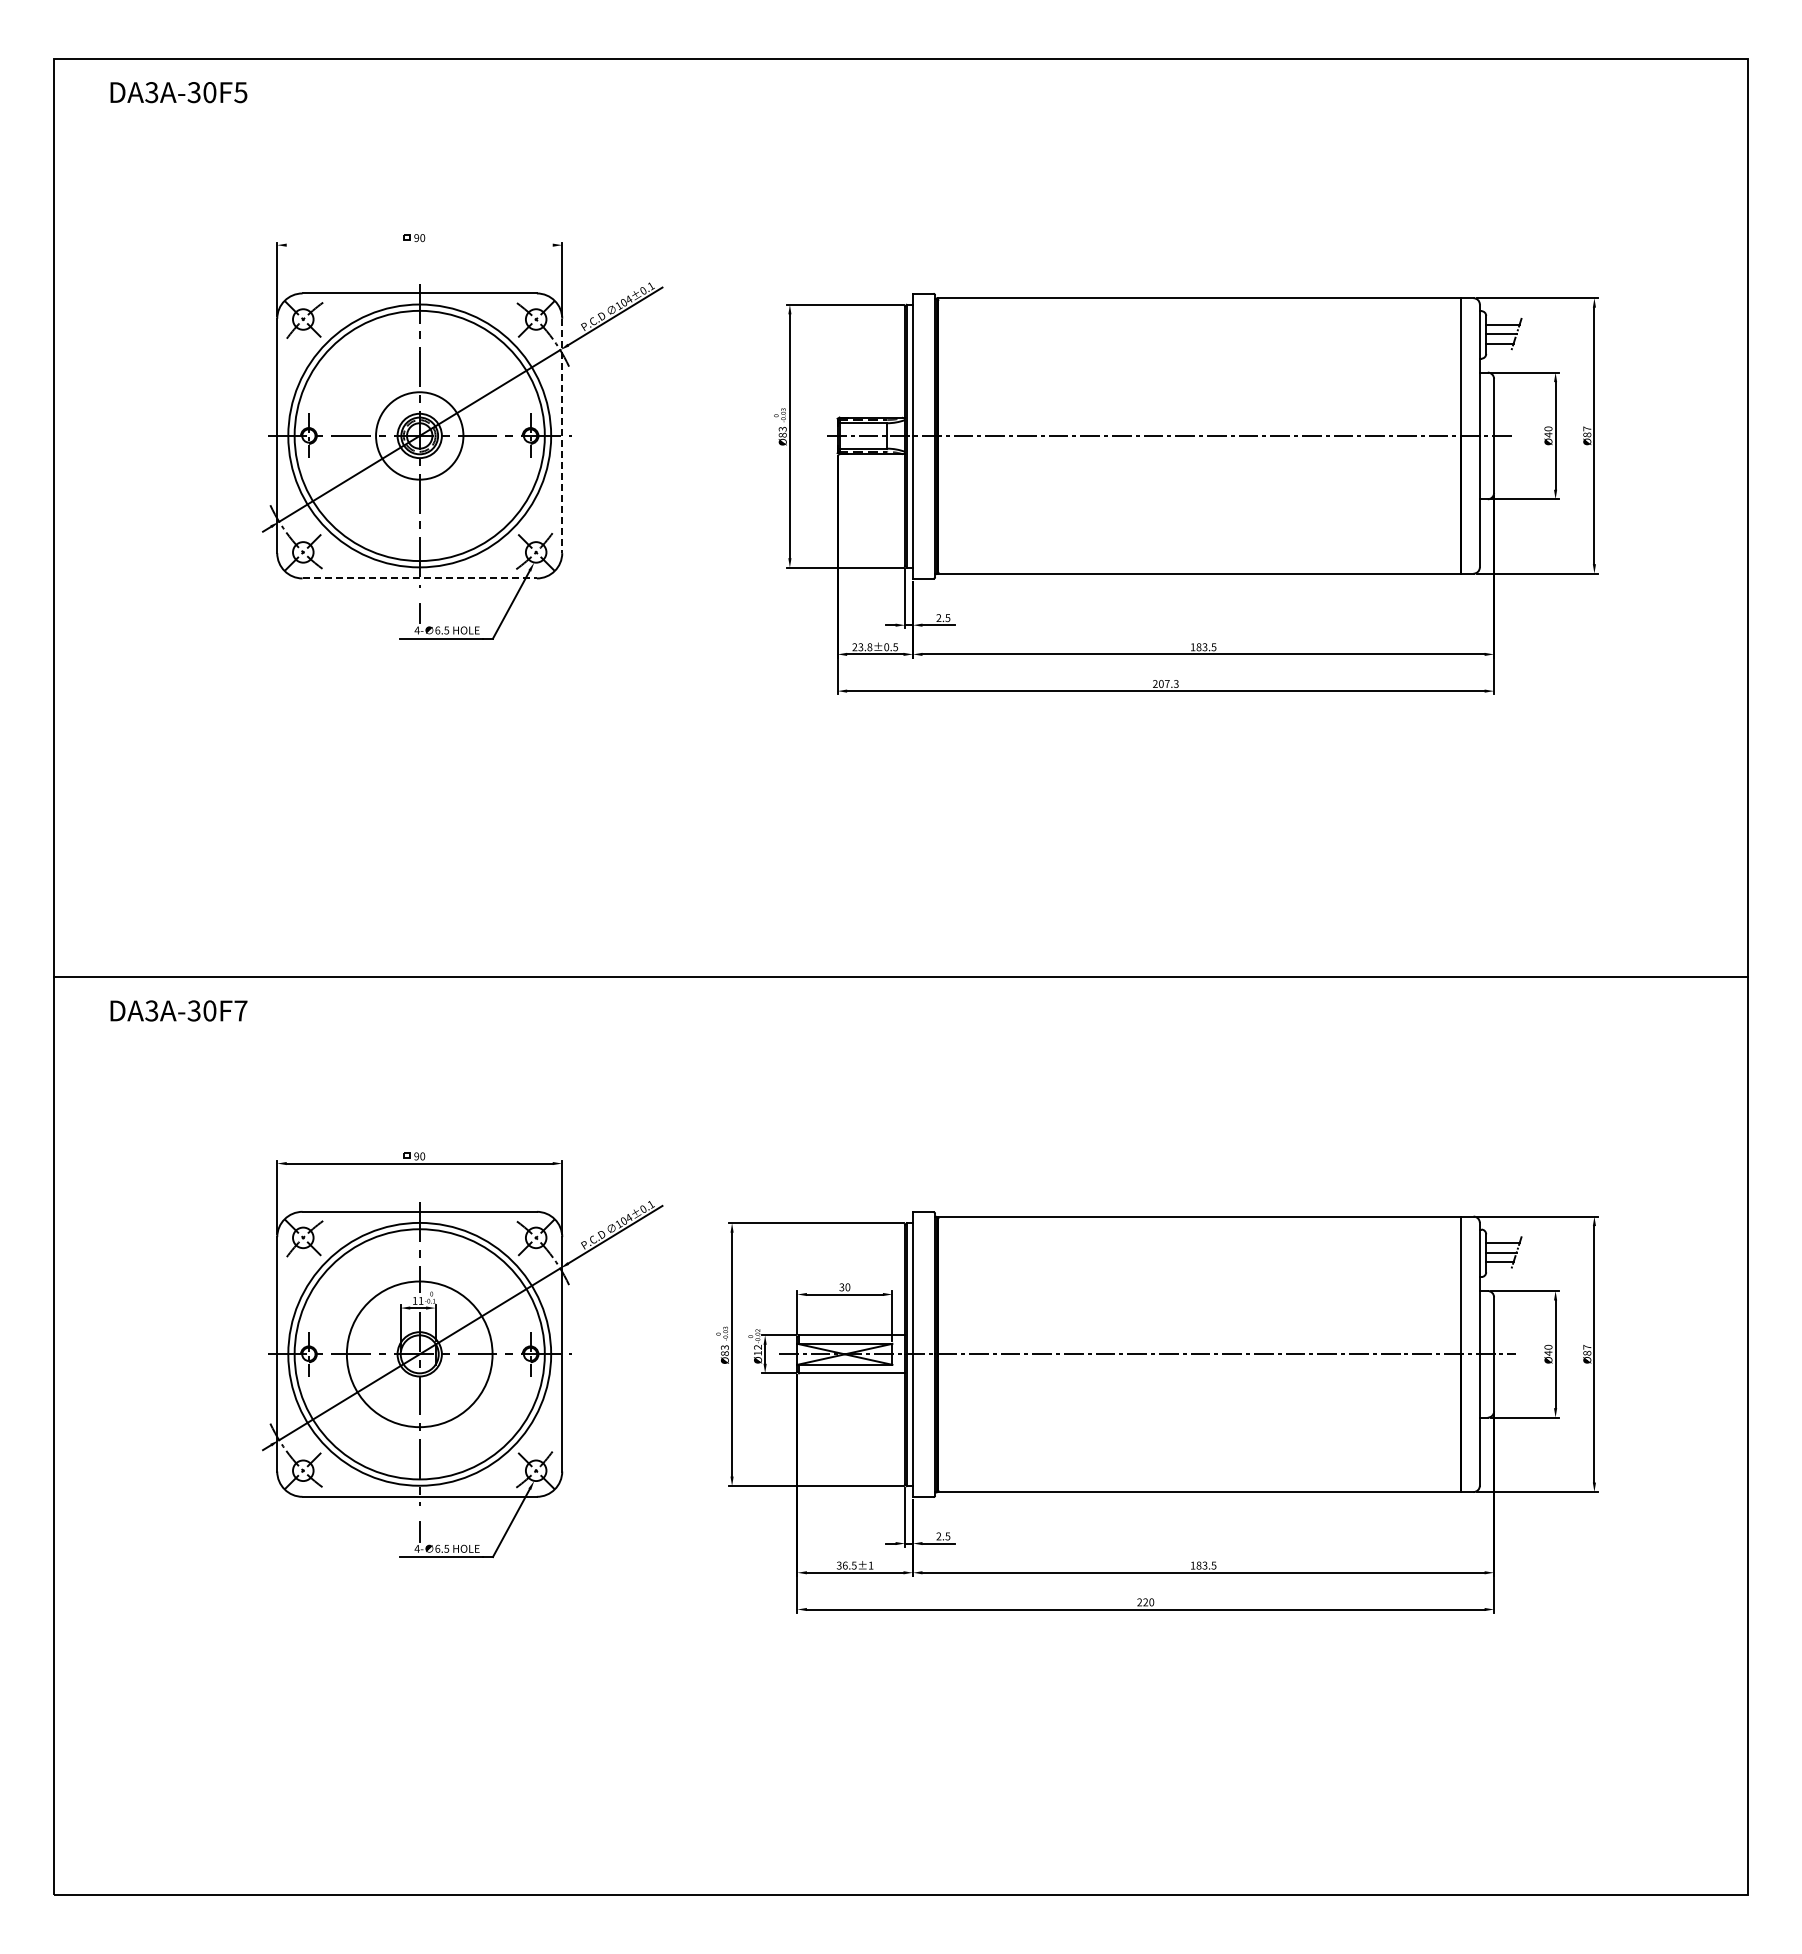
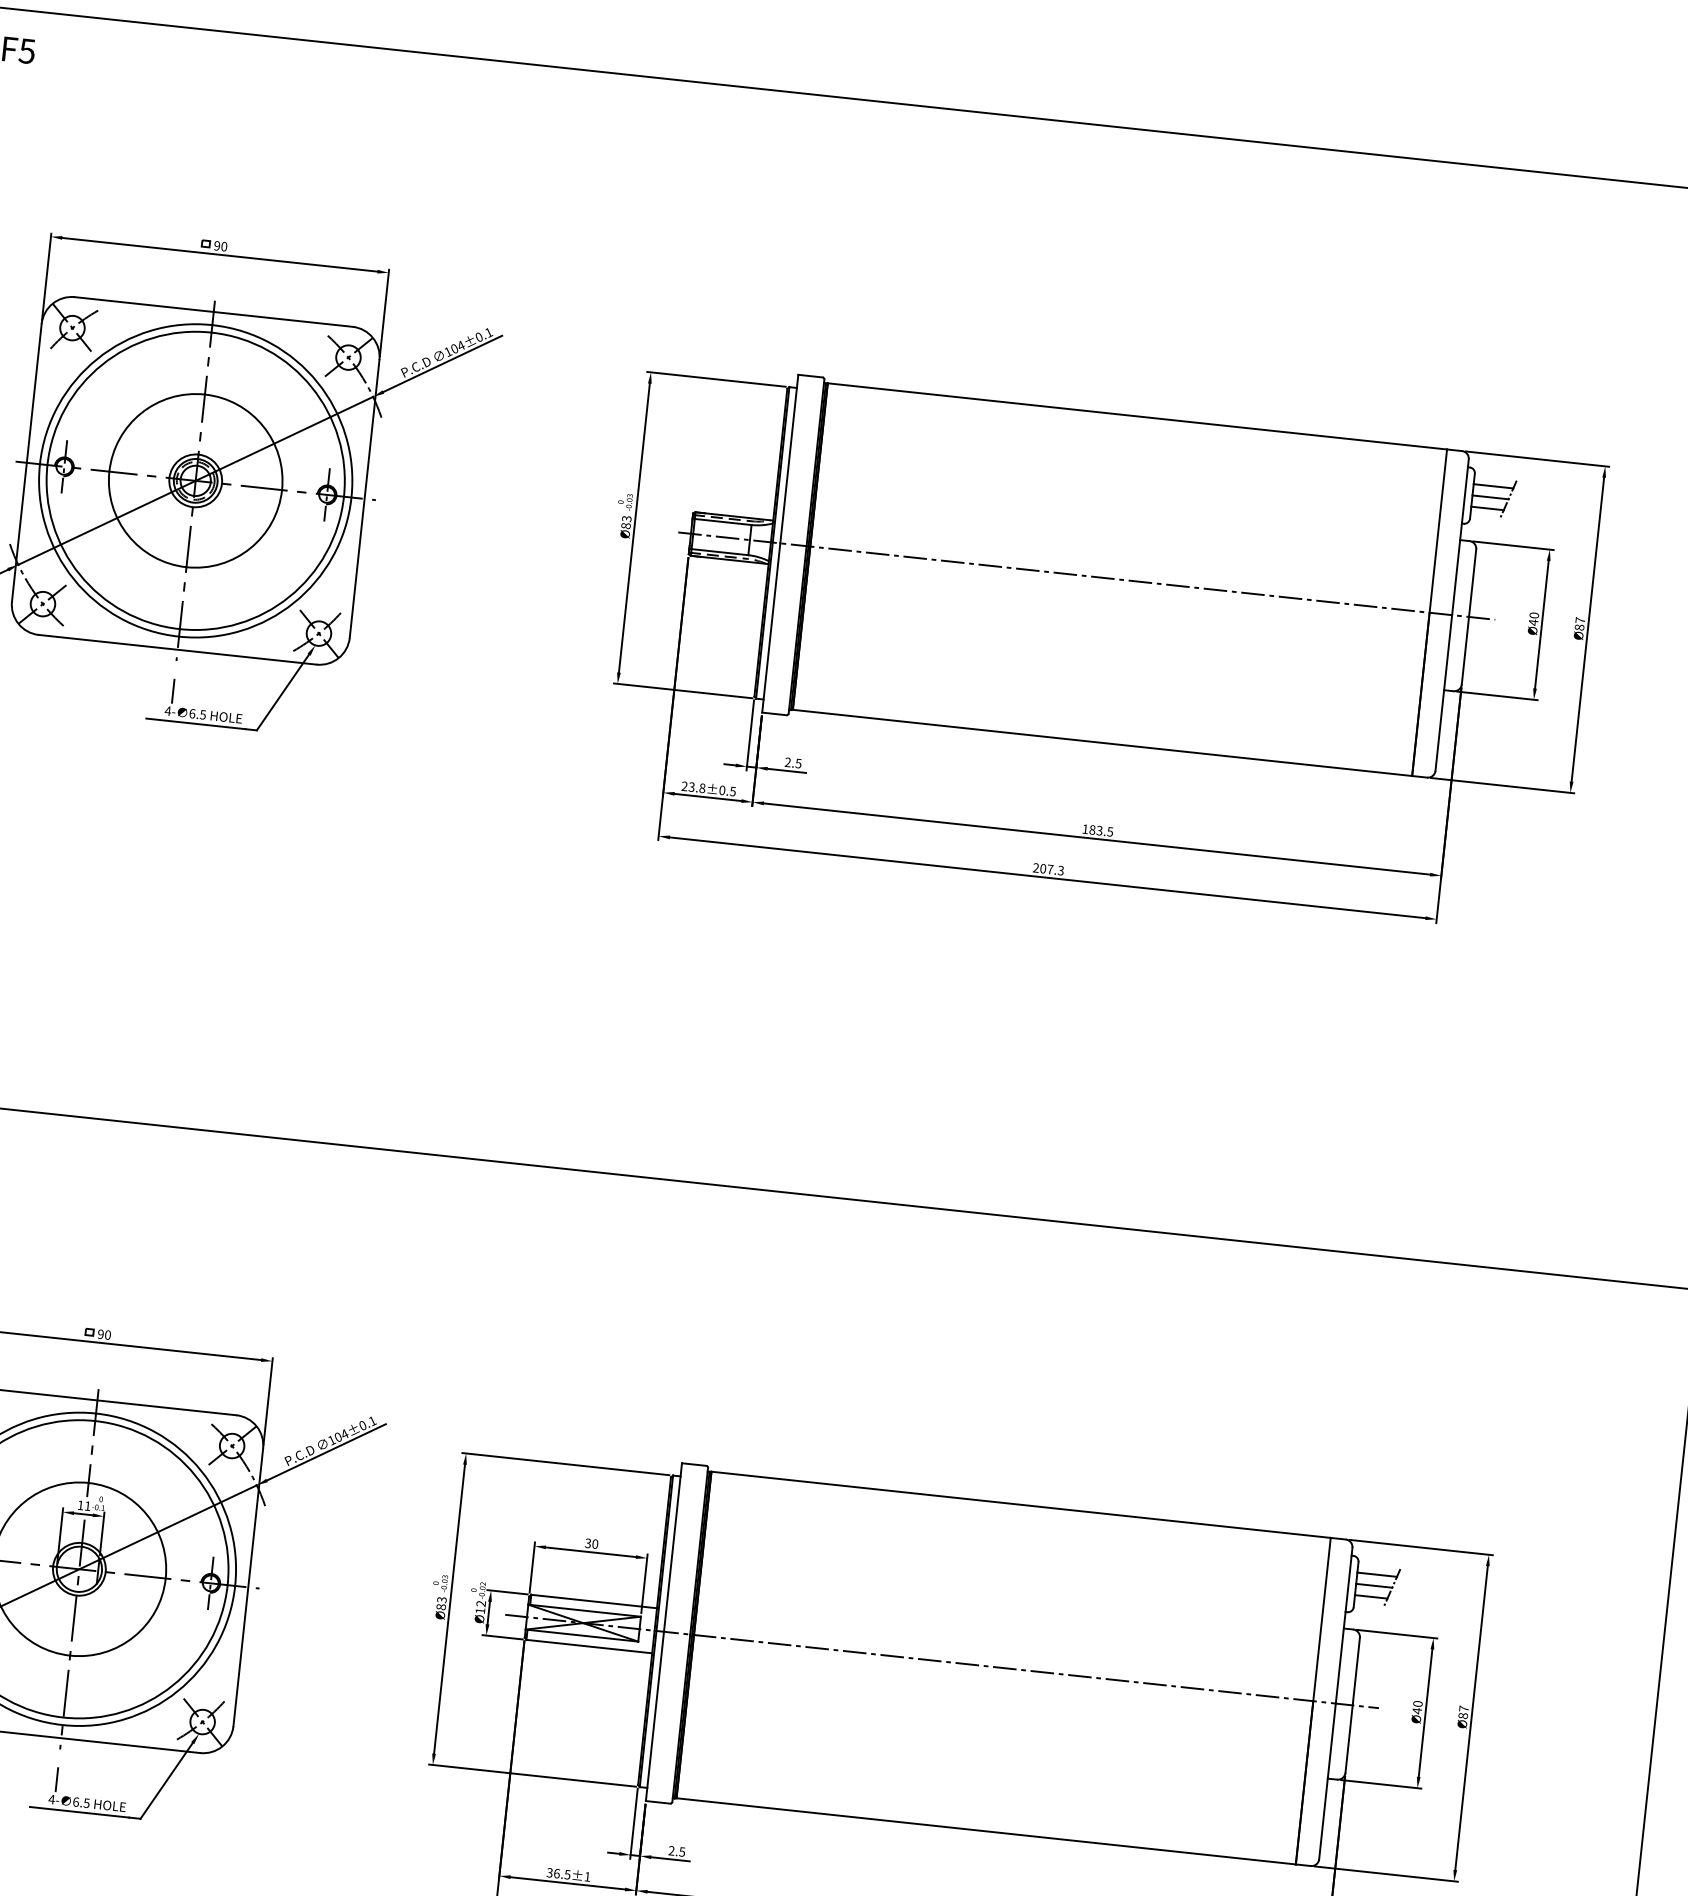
line: (419, 245) -> (219, 255), added
circle: (419, 435) -> (195, 480), size x1.67
line: (562, 436) -> (364, 499), dashed -> solid
line: (420, 578) -> (178, 649), dashed -> solid

